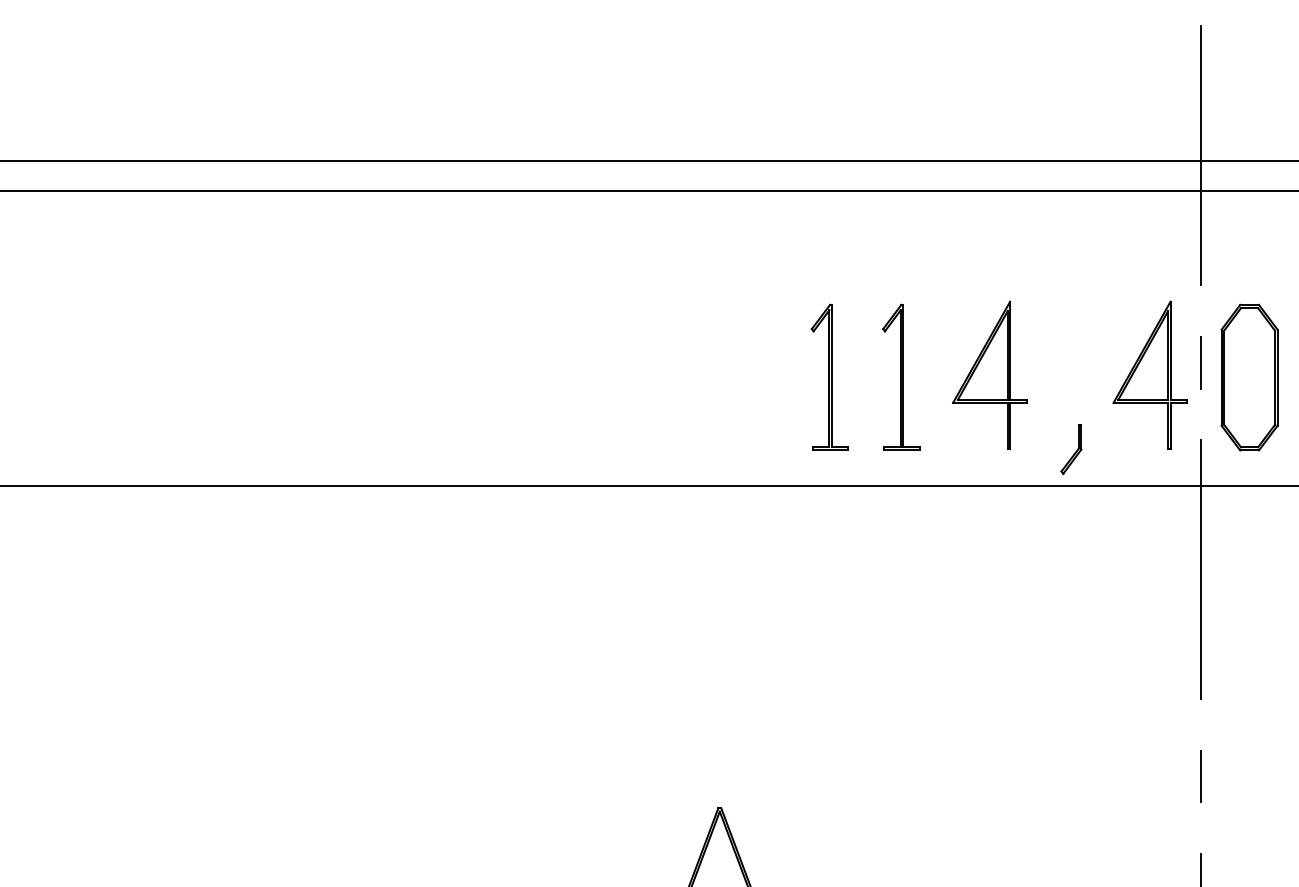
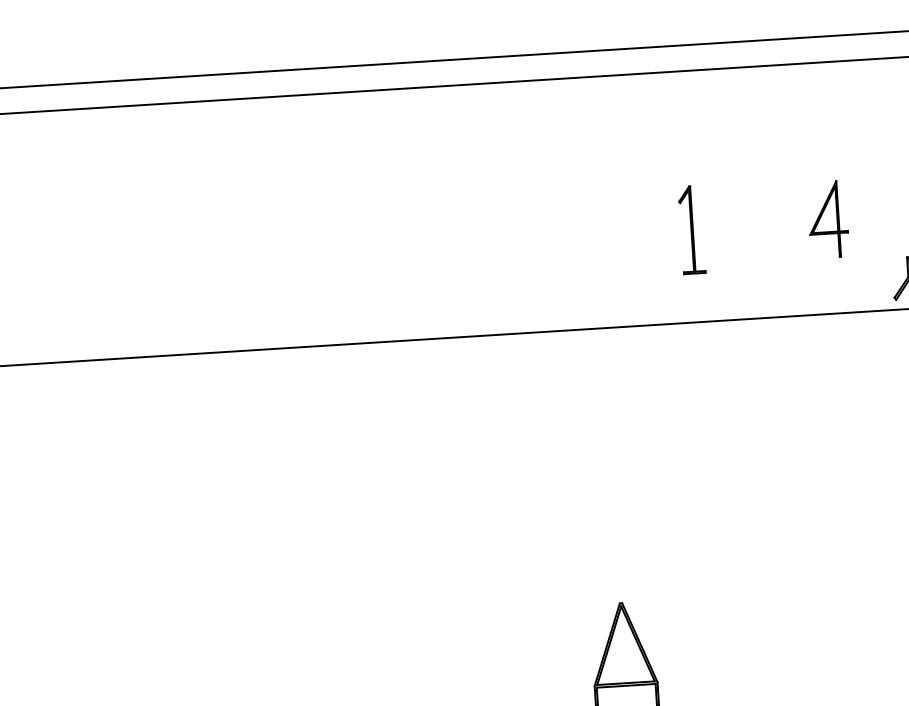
part: (989, 374) -> (827, 218), size x0.6
part: (829, 376) -> (691, 229), size x0.7
part: (901, 376) -> (752, 225), removed

